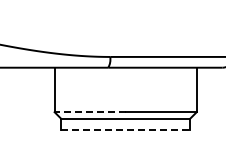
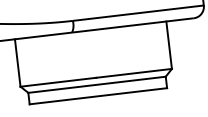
line: (90, 112) -> (58, 82), dashed -> solid
line: (126, 129) -> (99, 96), dashed -> solid

